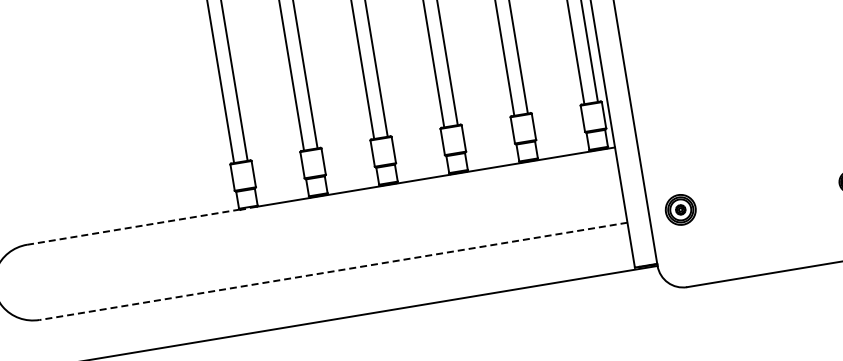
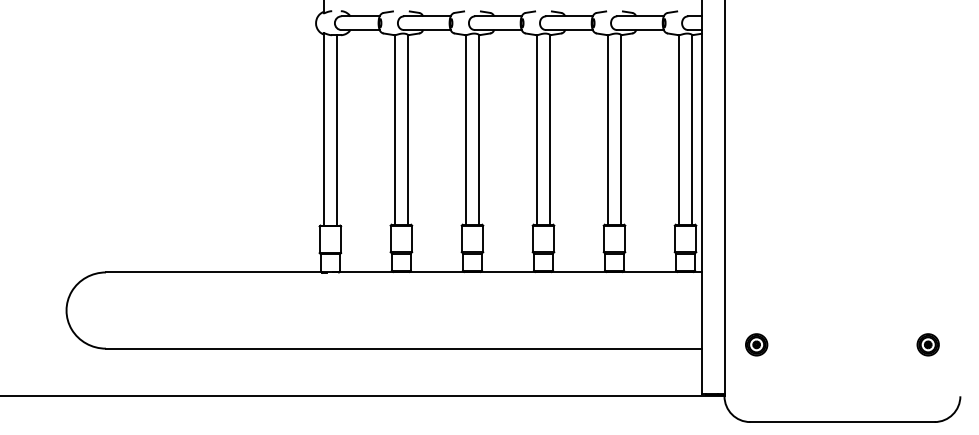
part: (680, 209) -> (756, 344), size x0.71
line: (133, 227) -> (213, 272), dashed -> solid
line: (333, 271) -> (403, 348), dashed -> solid

